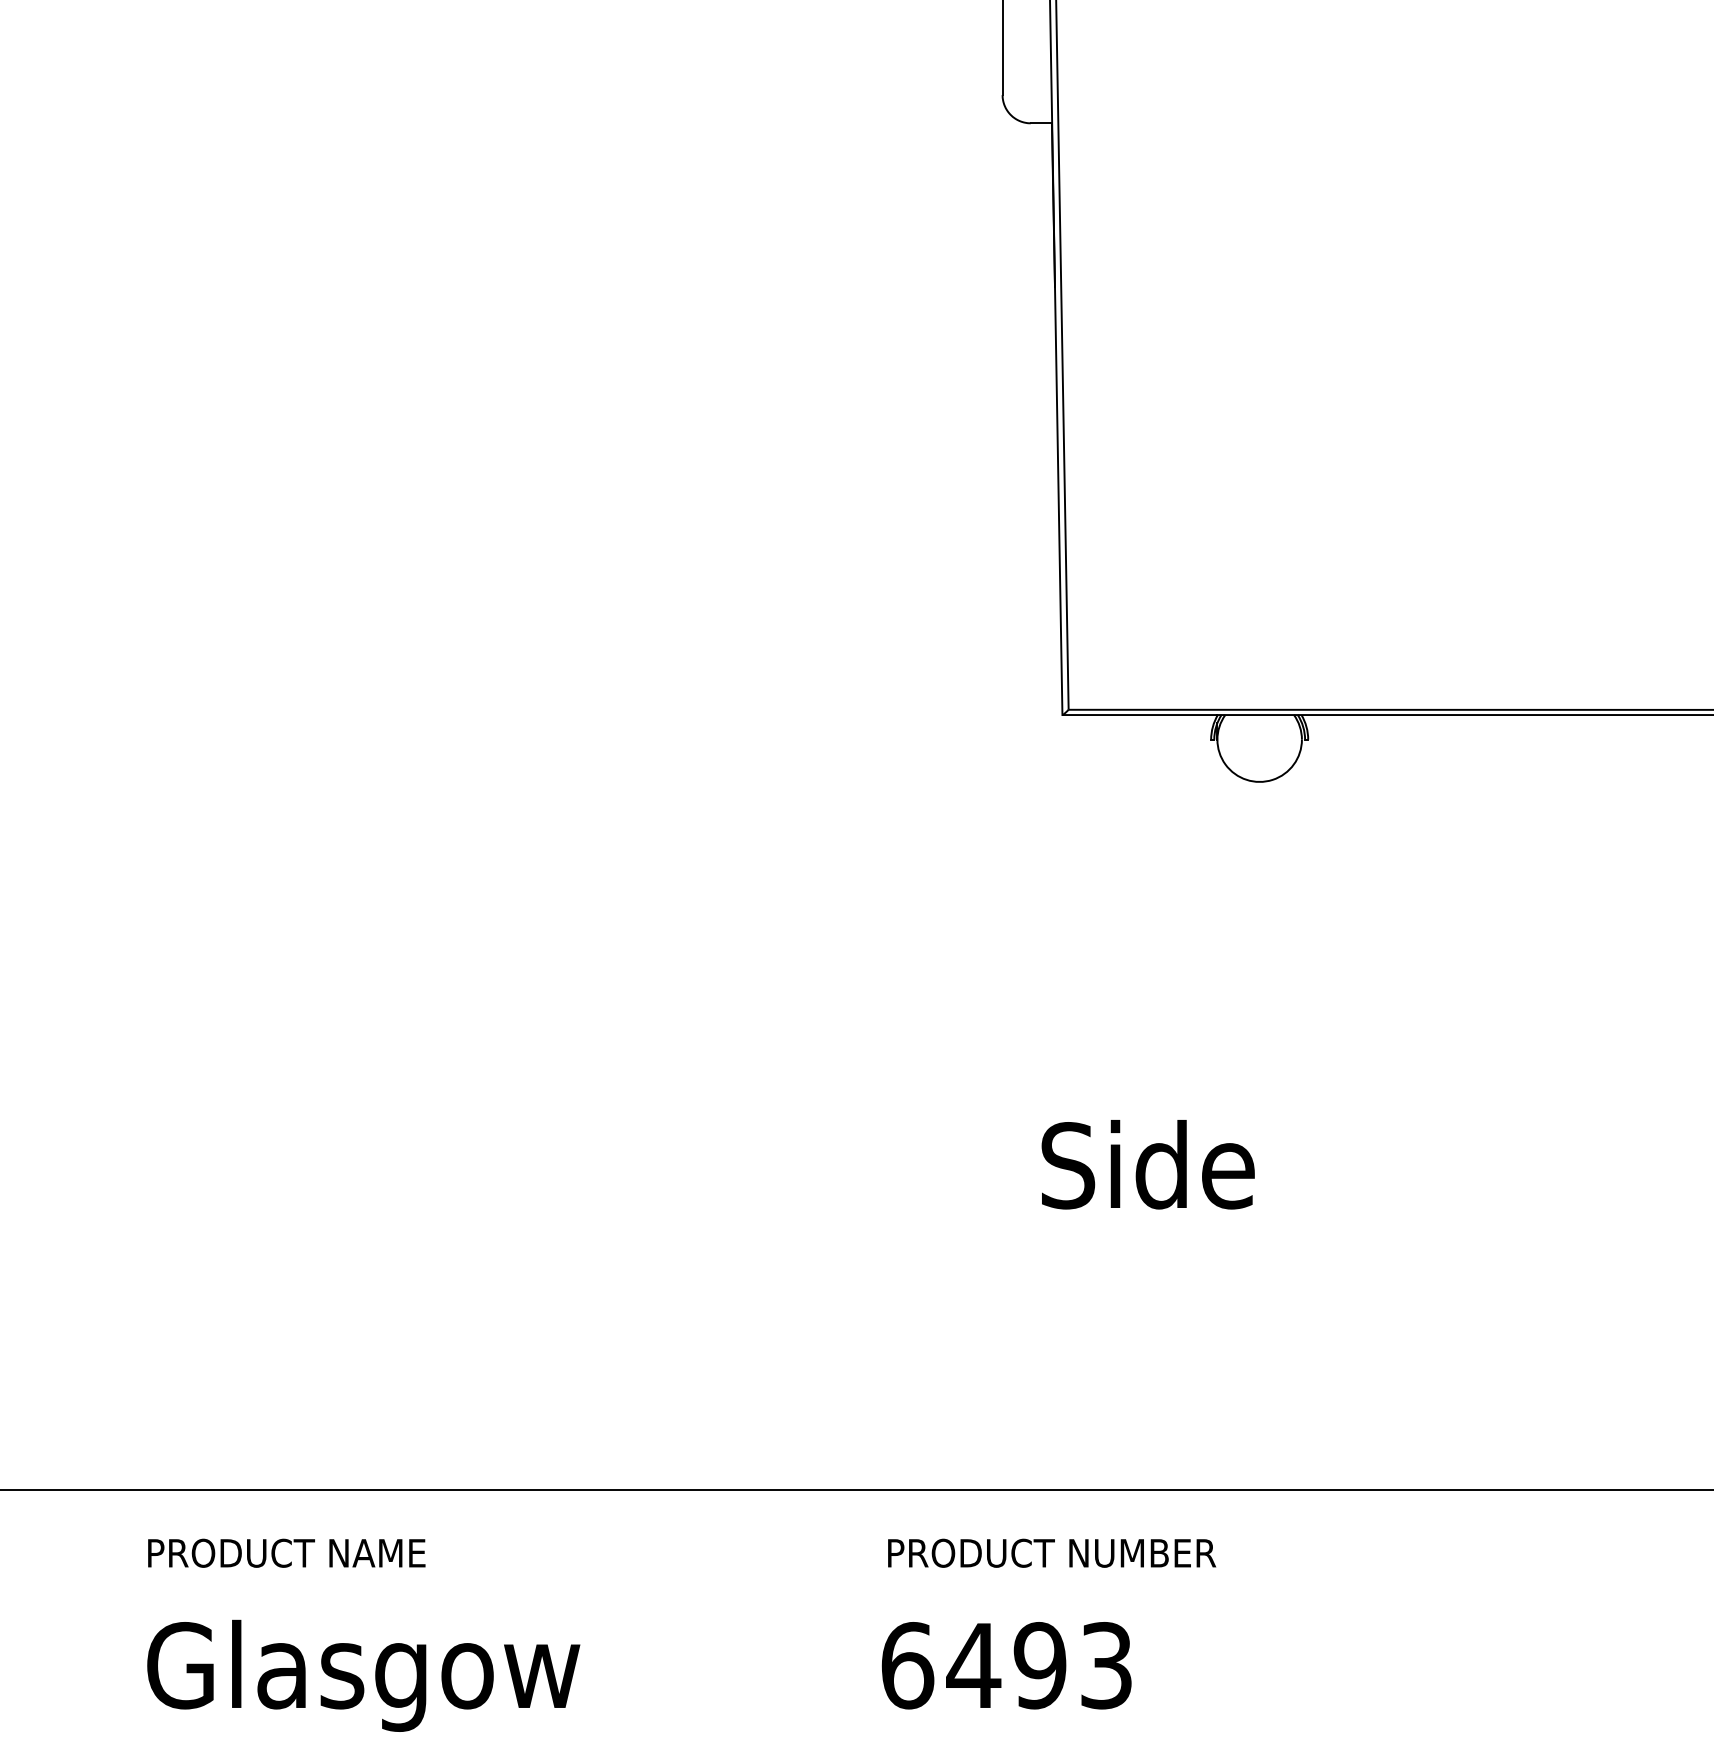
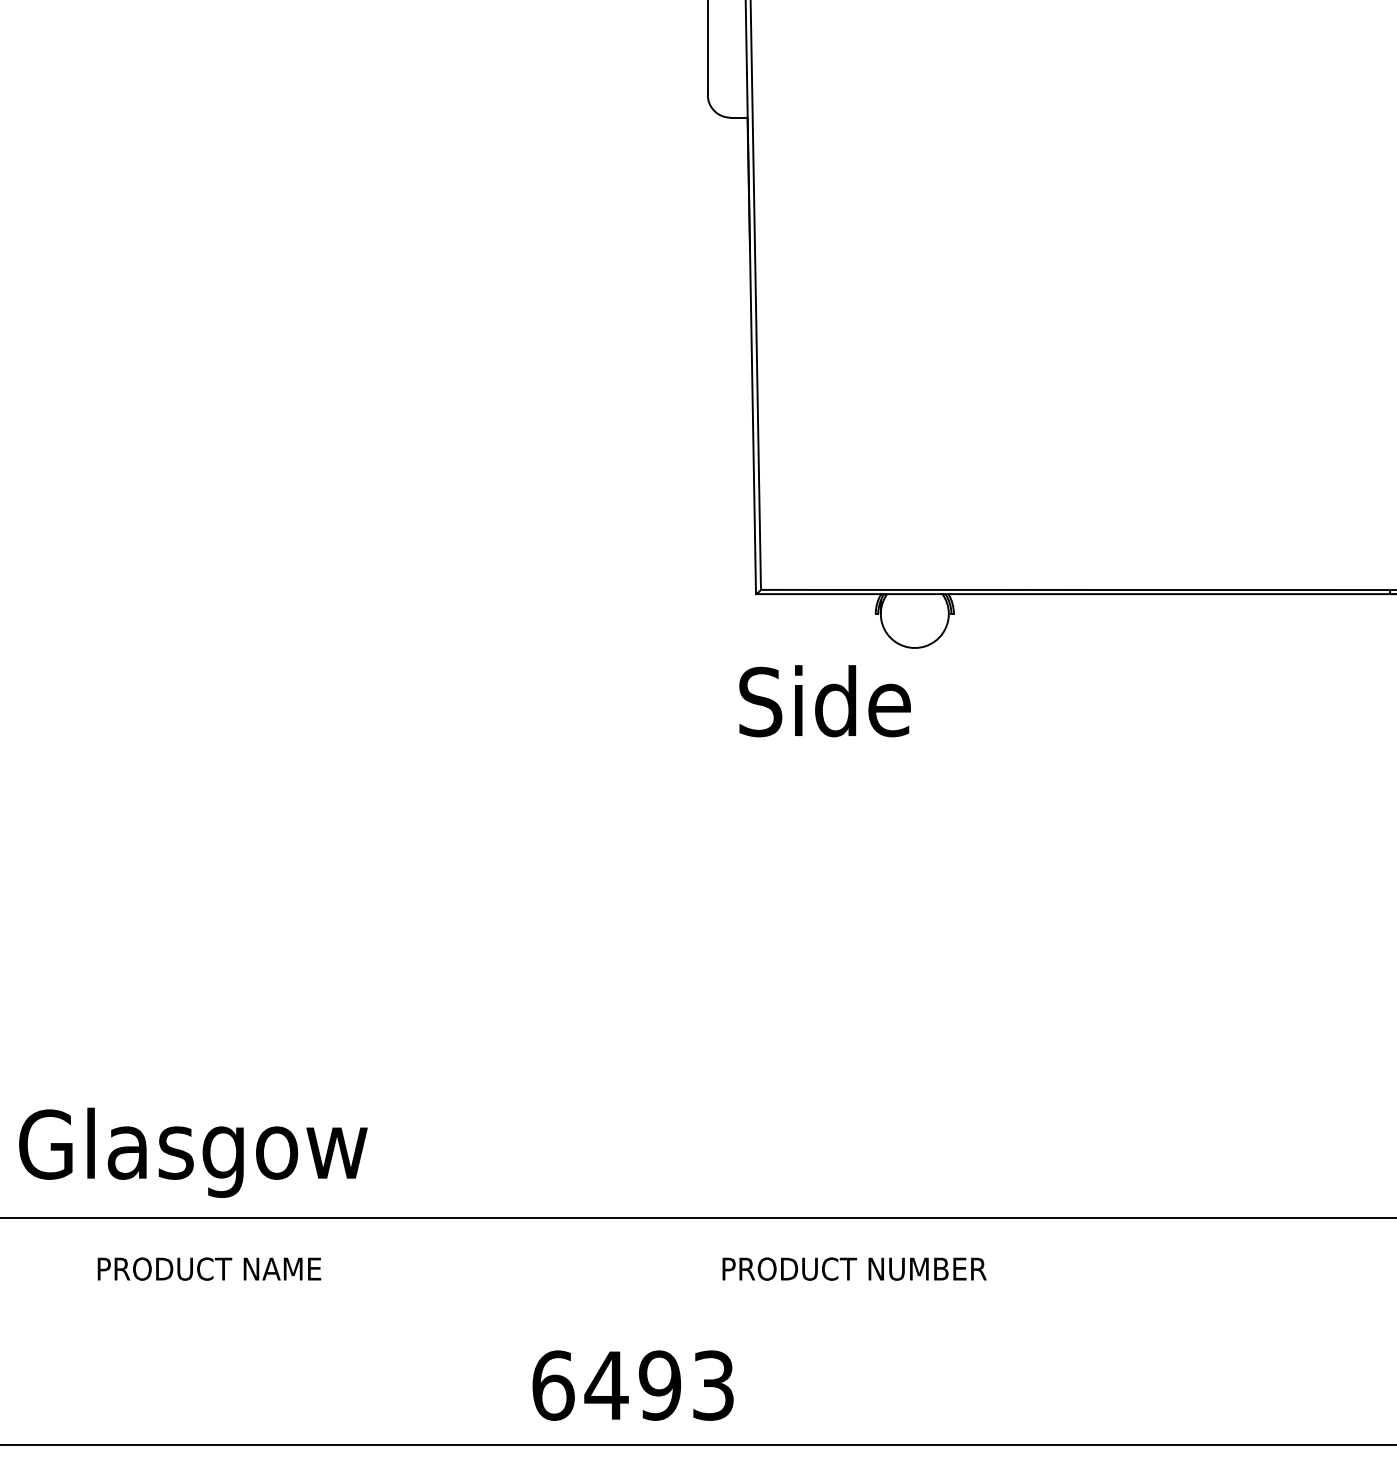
text: (1147, 1165) -> (824, 701), moved
text: (286, 1552) -> (209, 1268), moved
text: (1051, 1552) -> (854, 1268), moved
text: (1005, 1665) -> (632, 1385), moved
text: (363, 1675) -> (193, 1152), moved

